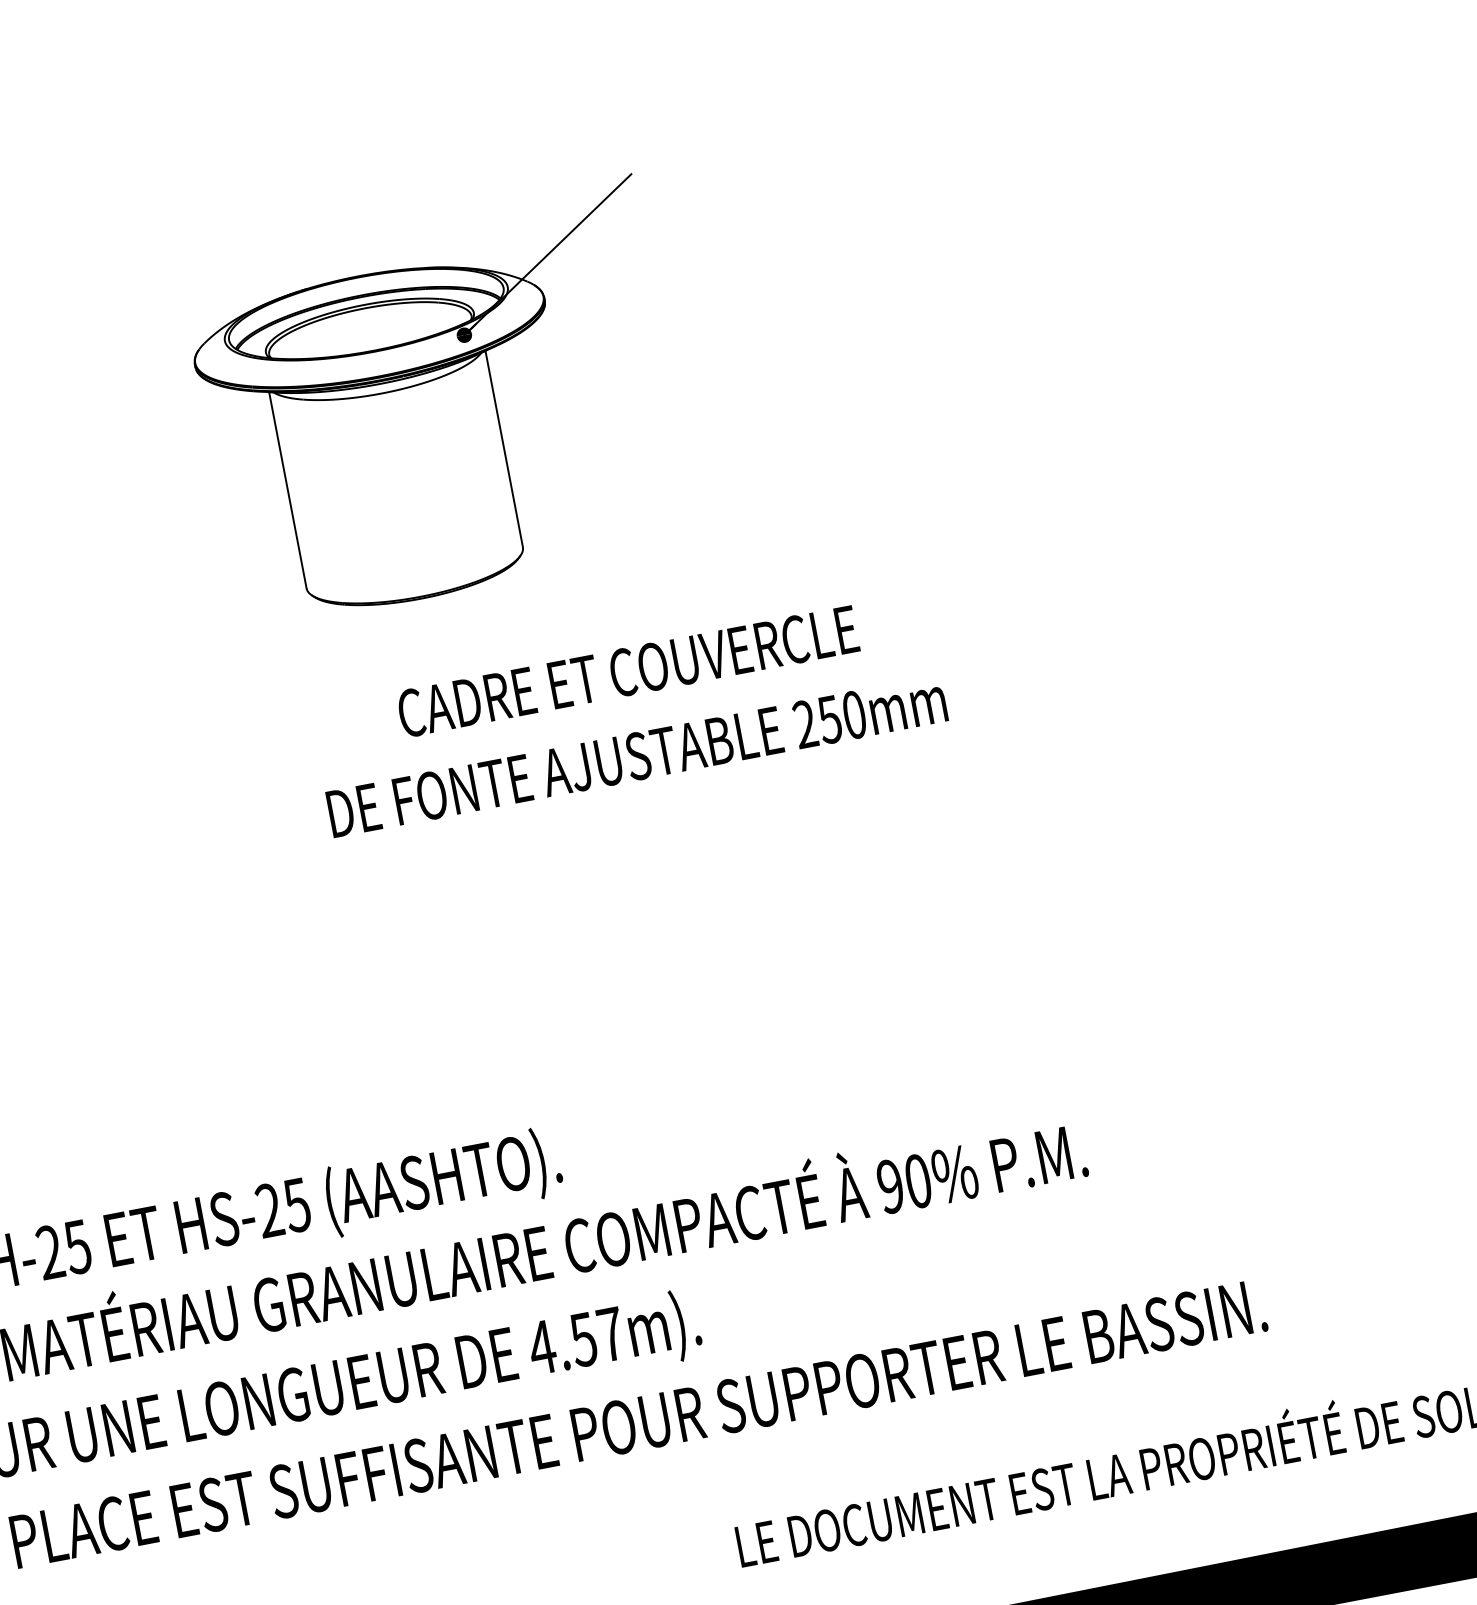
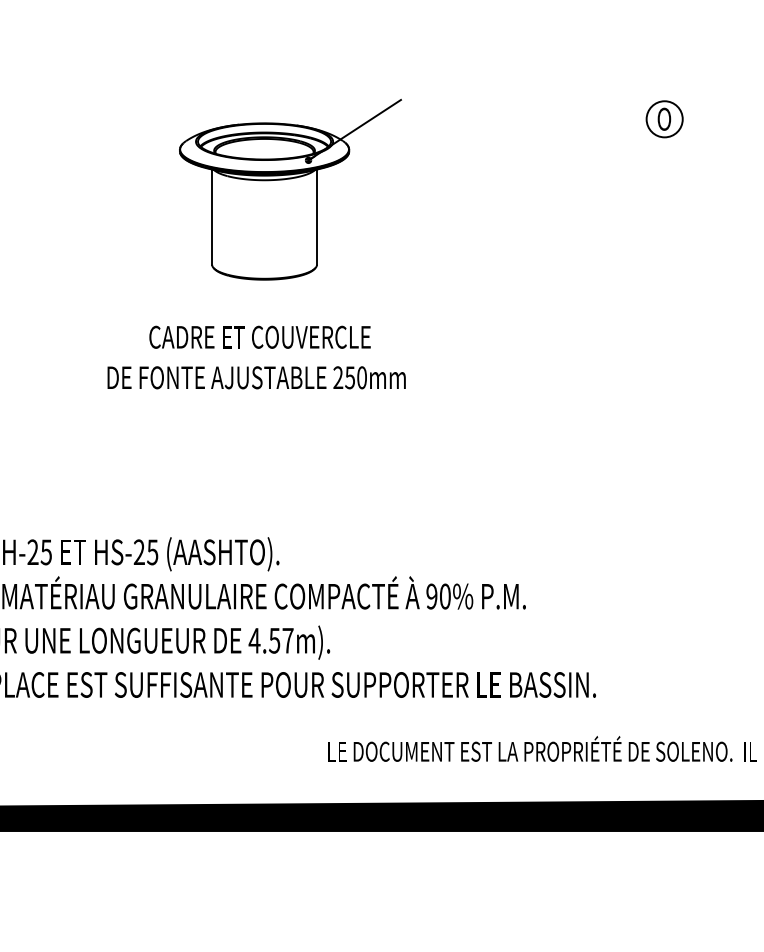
part: (1182, 110) -> (664, 119), added
text: (628, 714) -> (256, 357), moved

